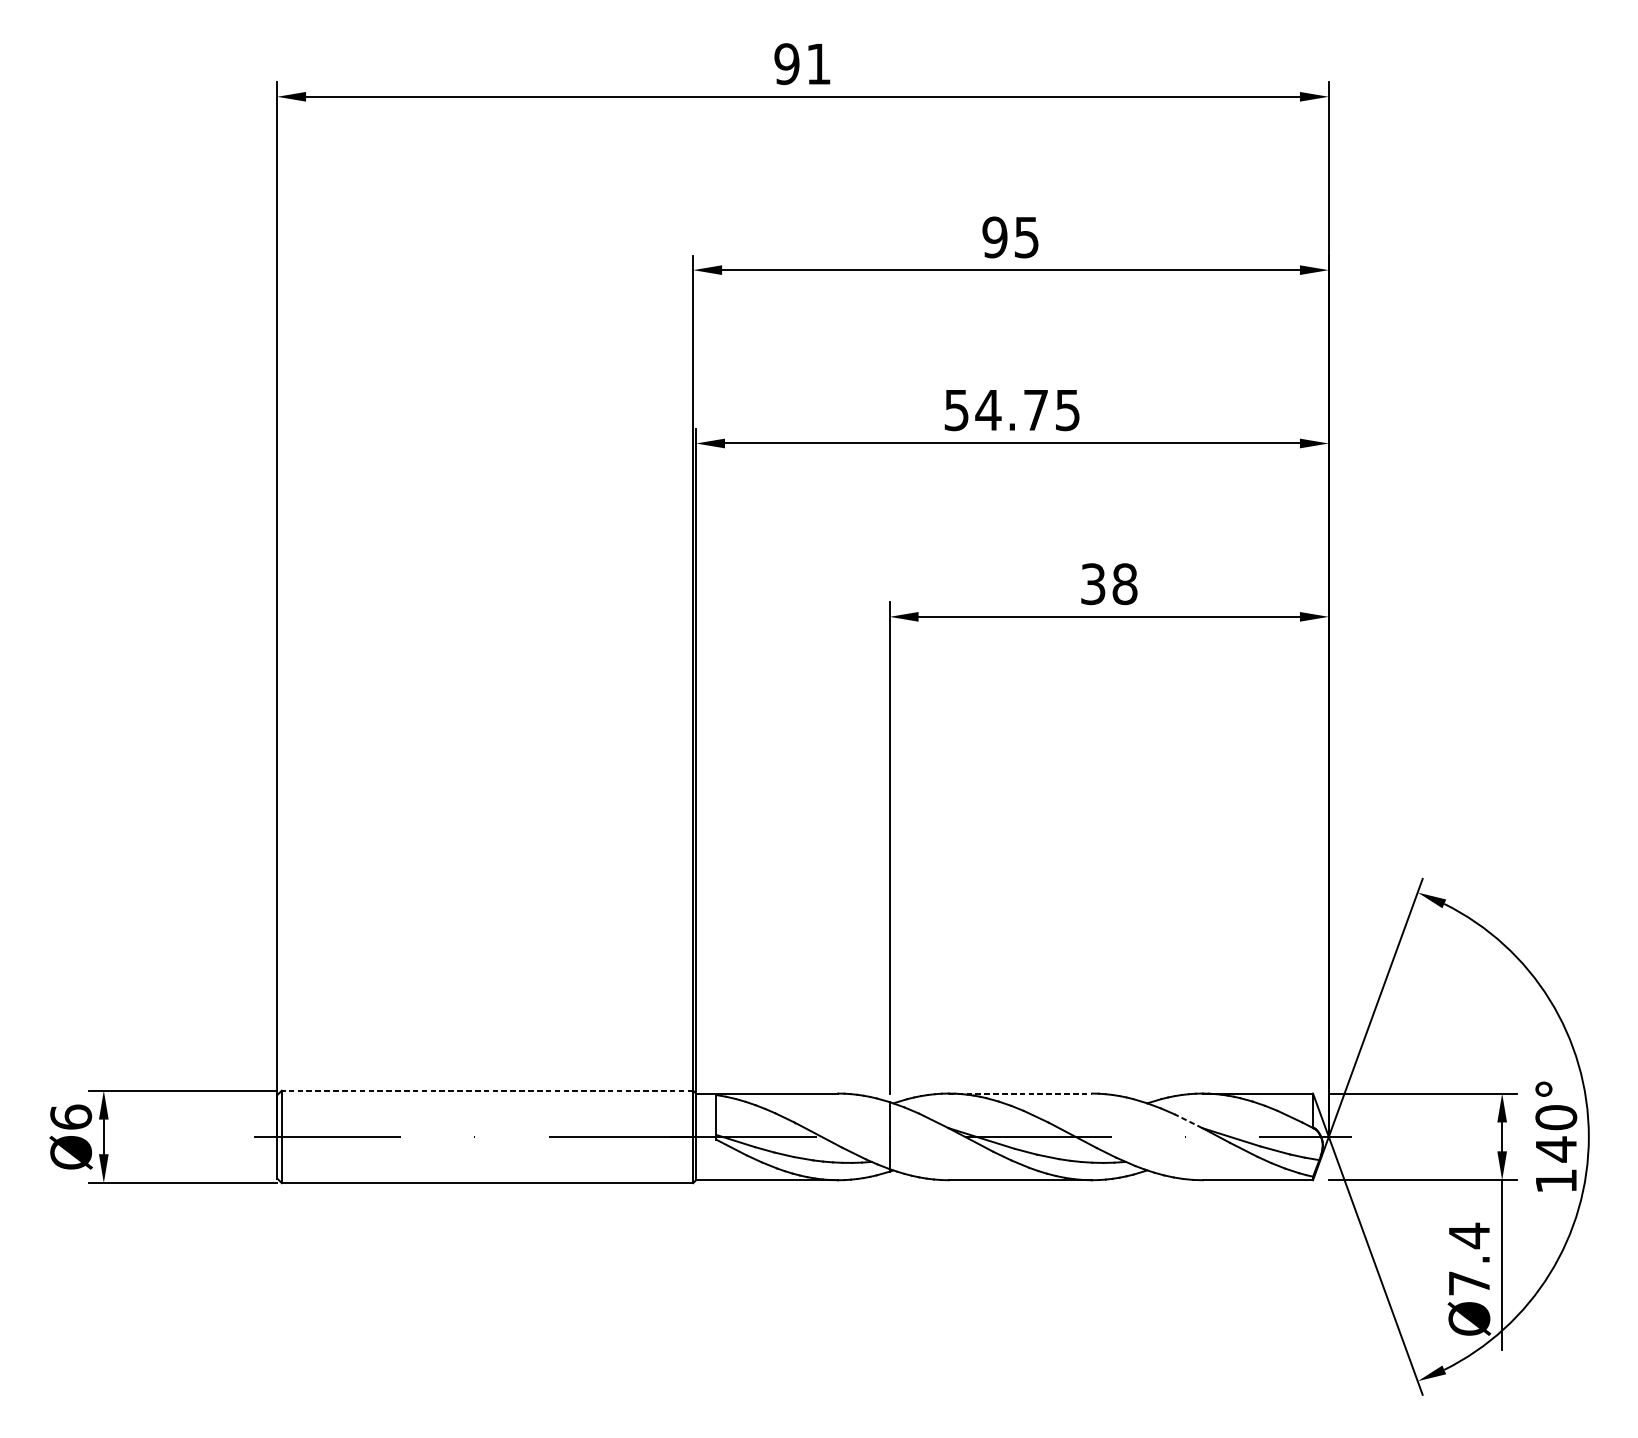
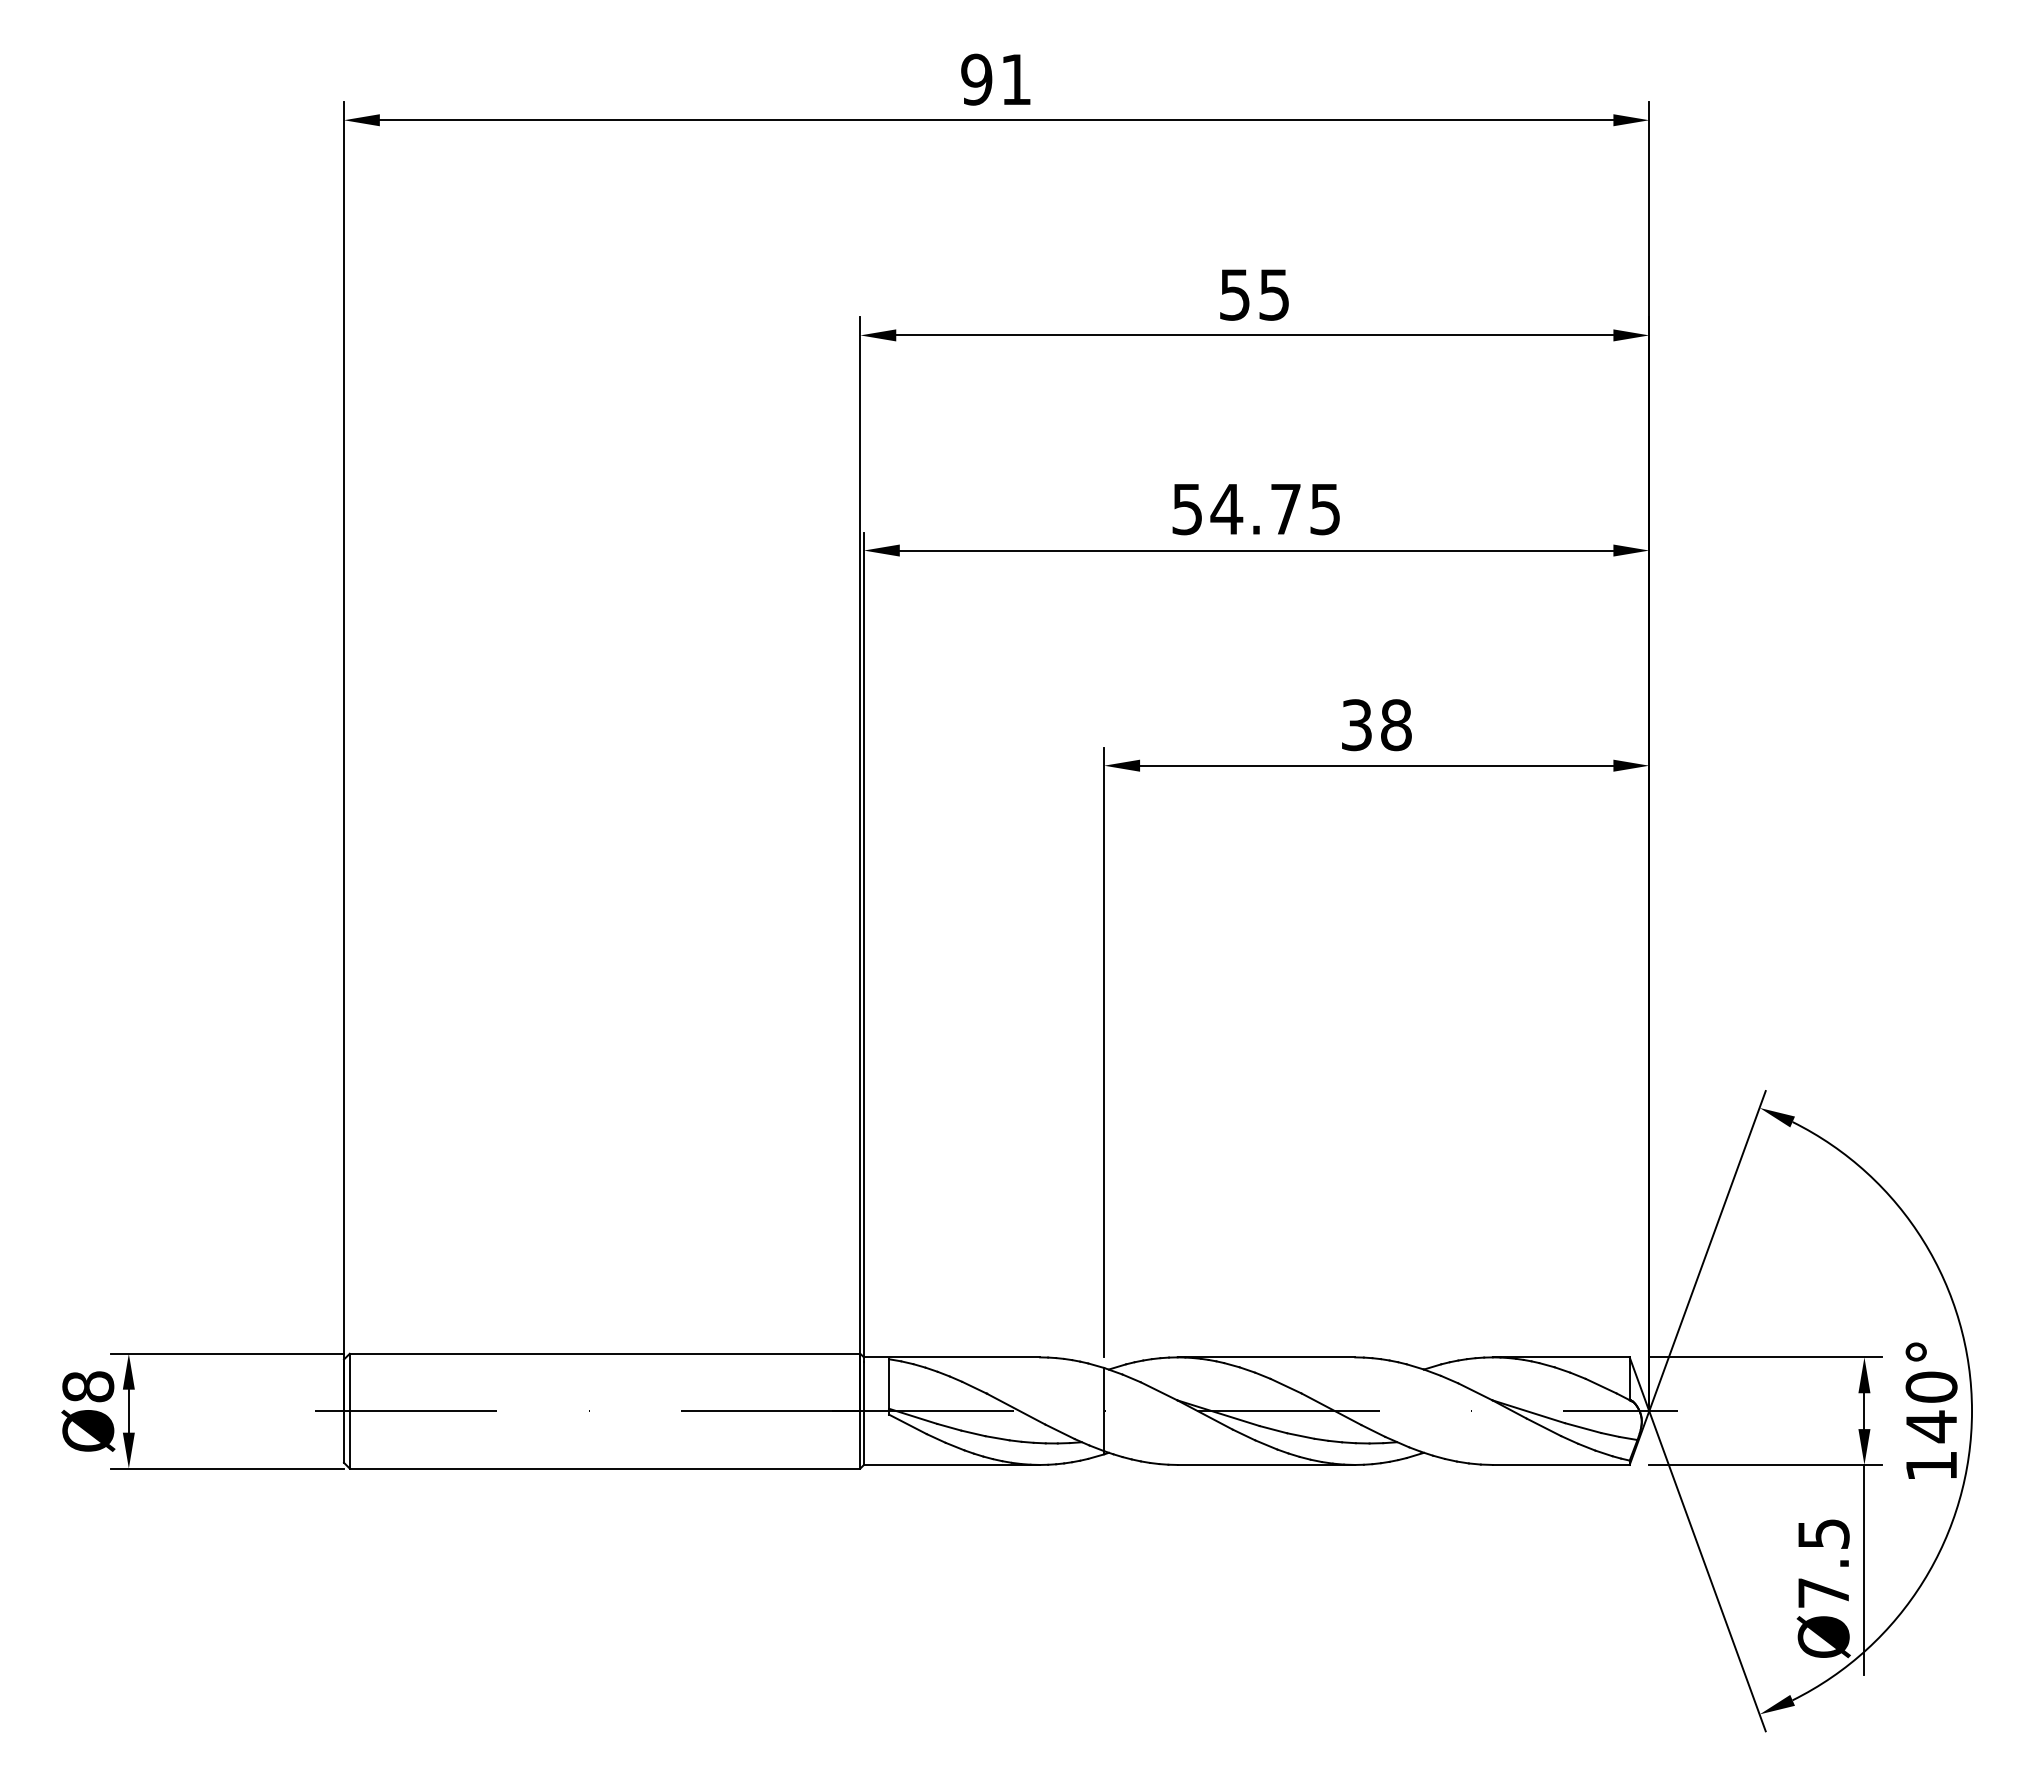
text: (994, 237) -> (1234, 294), 95 -> 55
line: (487, 1090) -> (604, 1353), dashed -> solid
line: (1020, 1093) -> (1266, 1357), dashed -> solid
text: (71, 1117) -> (88, 1386), Ø6 -> Ø8
line: (1188, 1121) -> (1474, 1391), dashed -> solid
text: (1469, 1235) -> (1823, 1533), Ø7.4 -> Ø7.5

